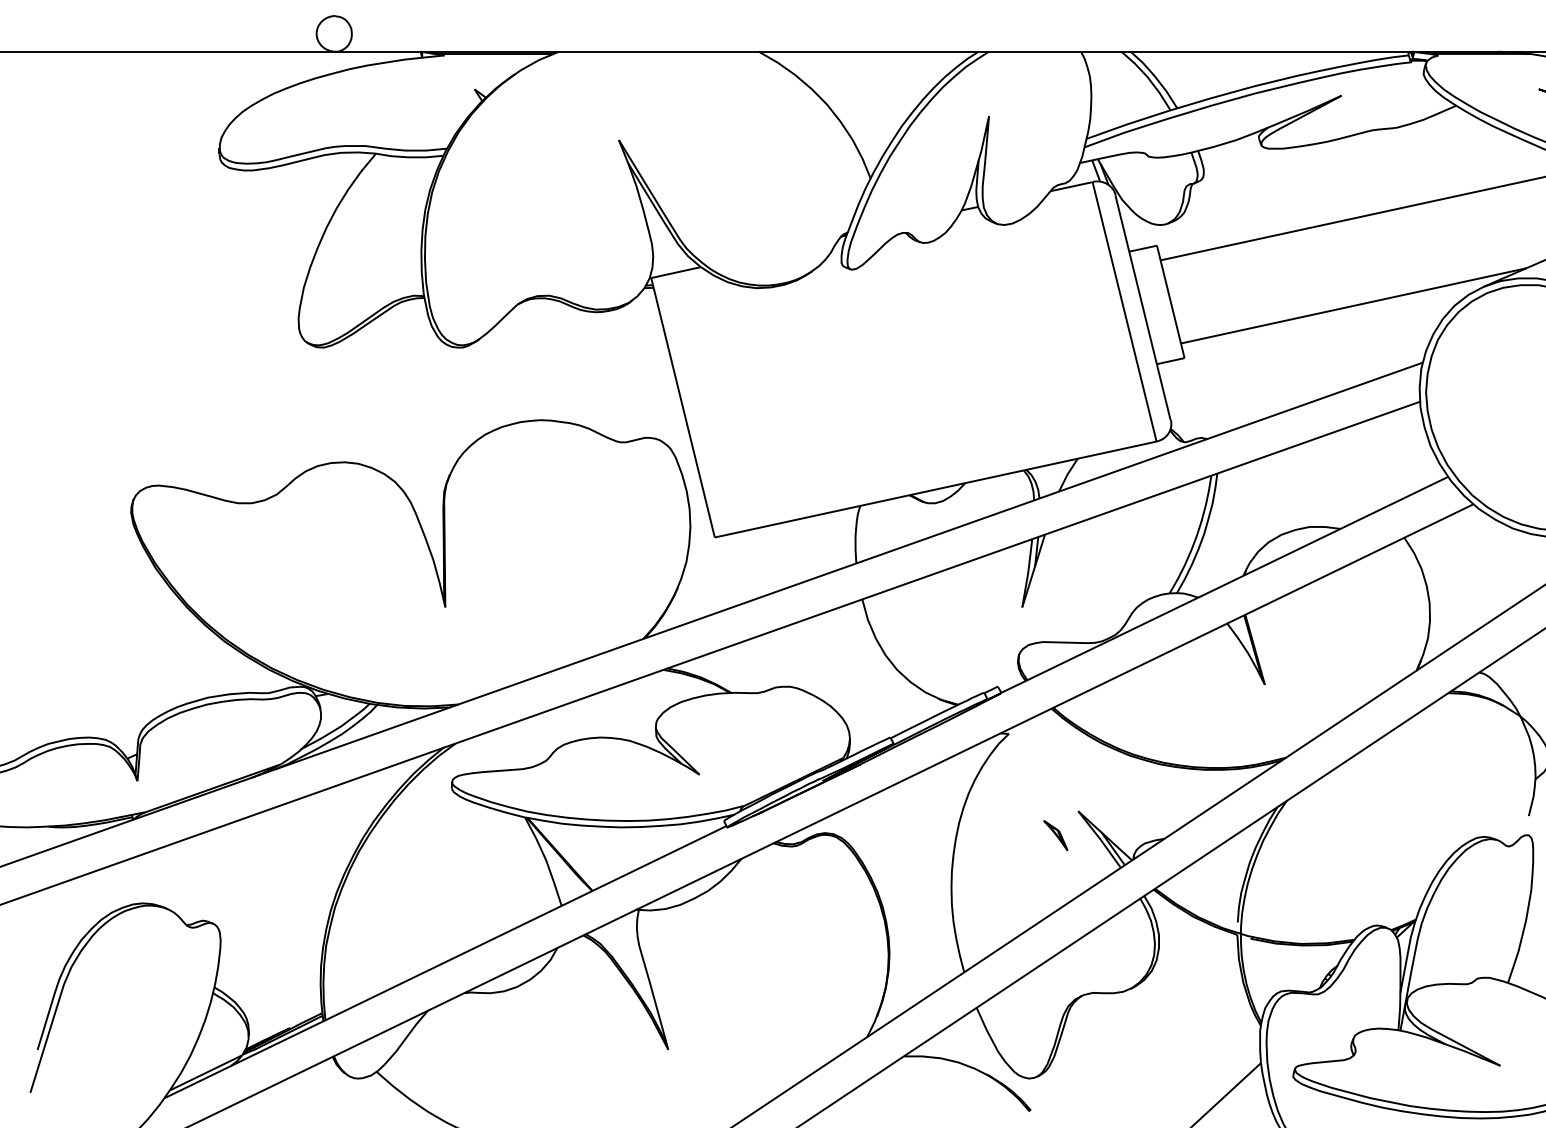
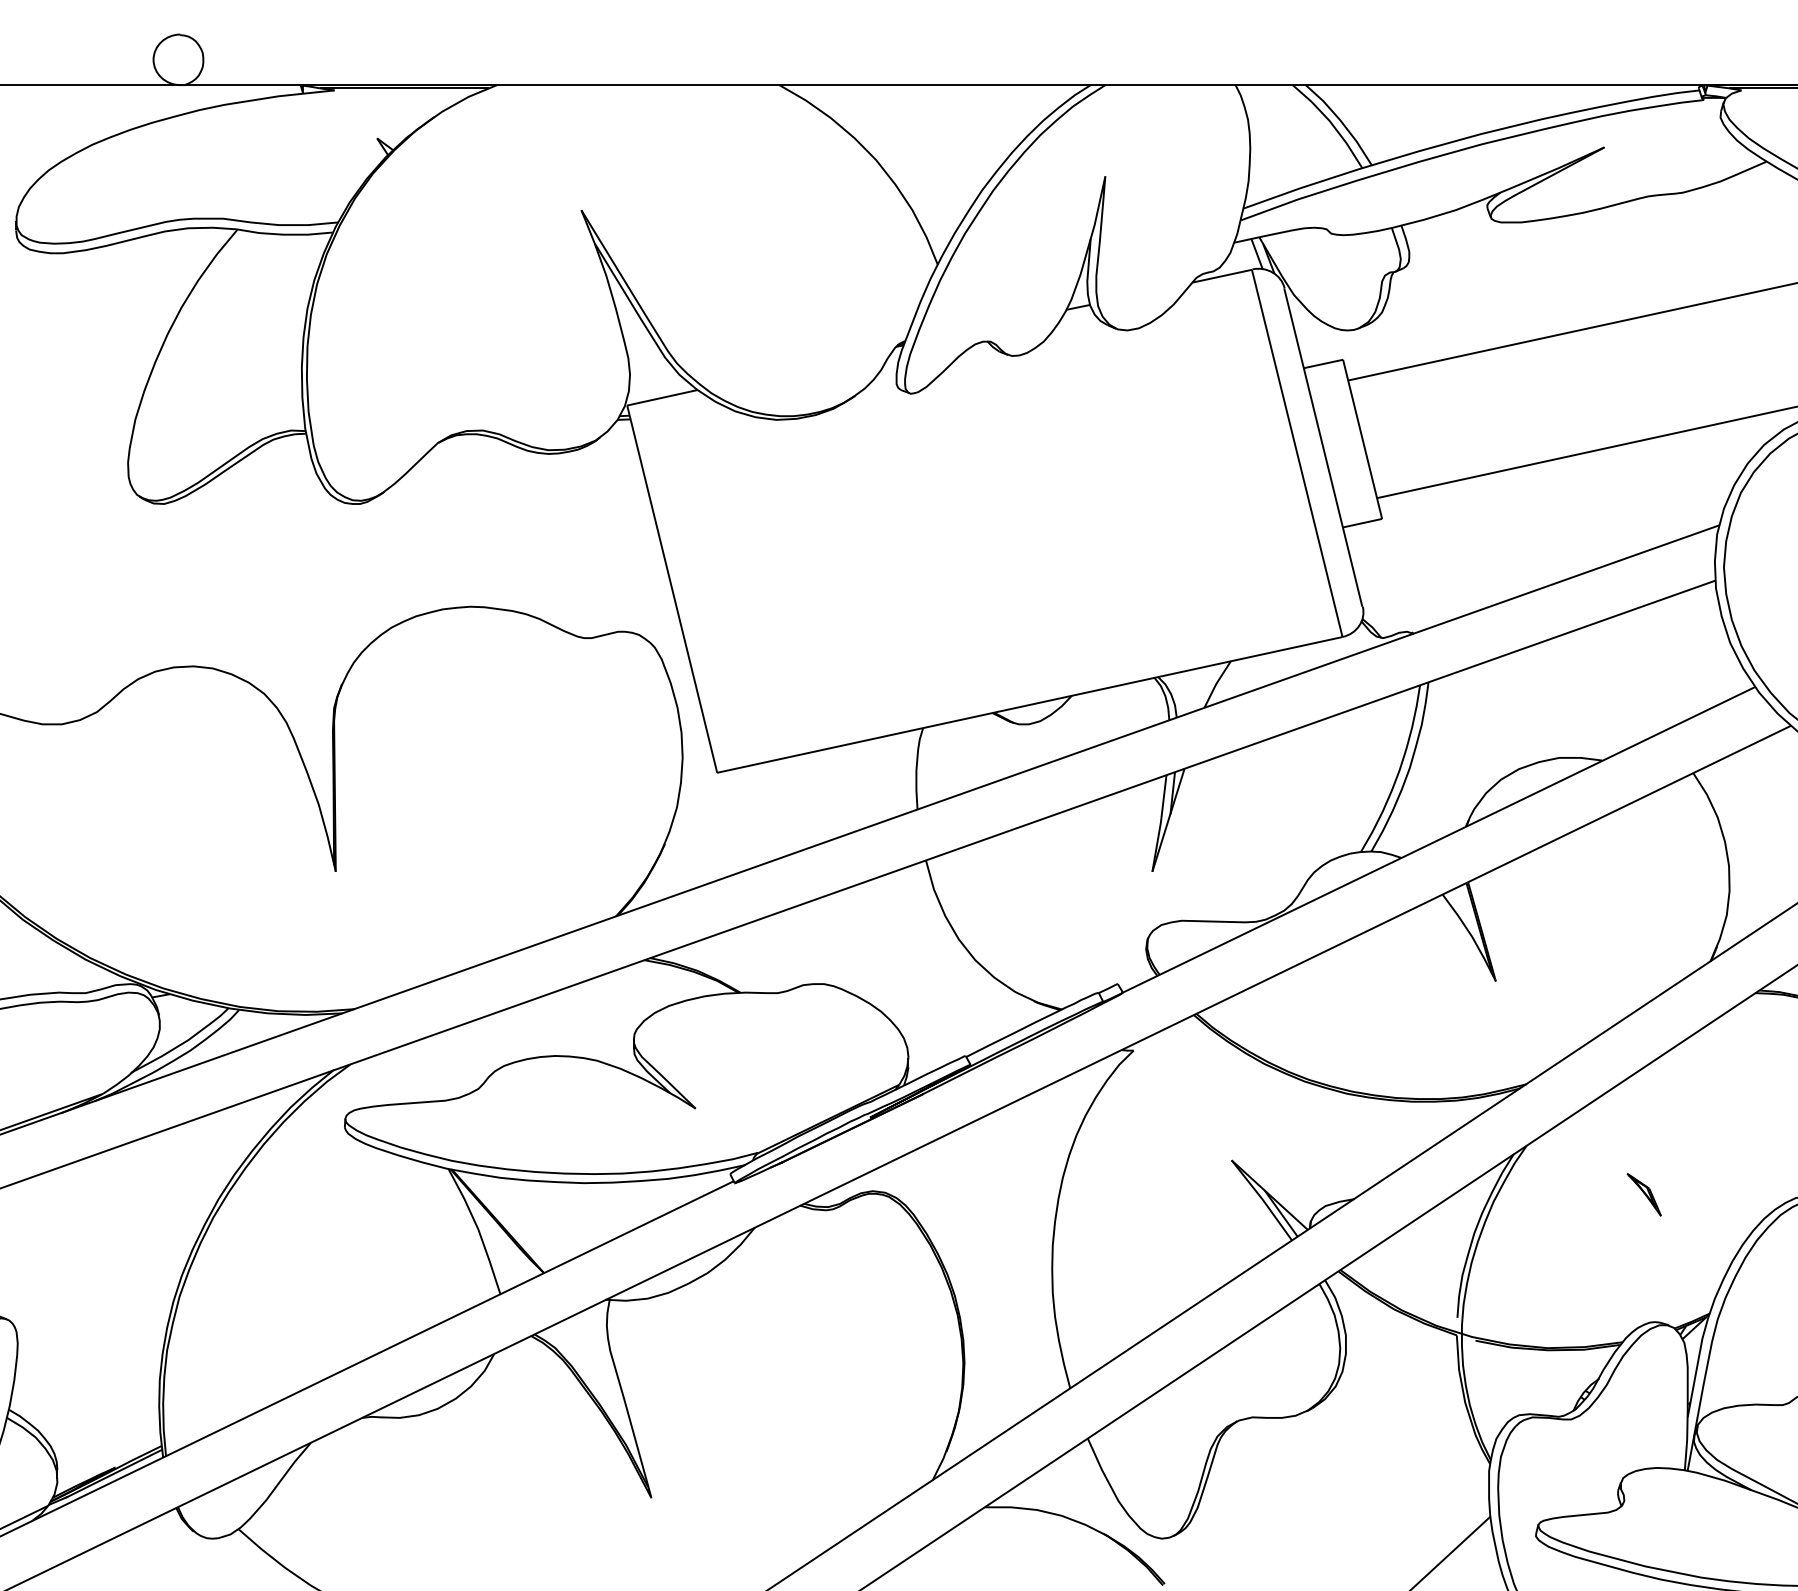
part: (1055, 835) -> (1643, 1194), moved

